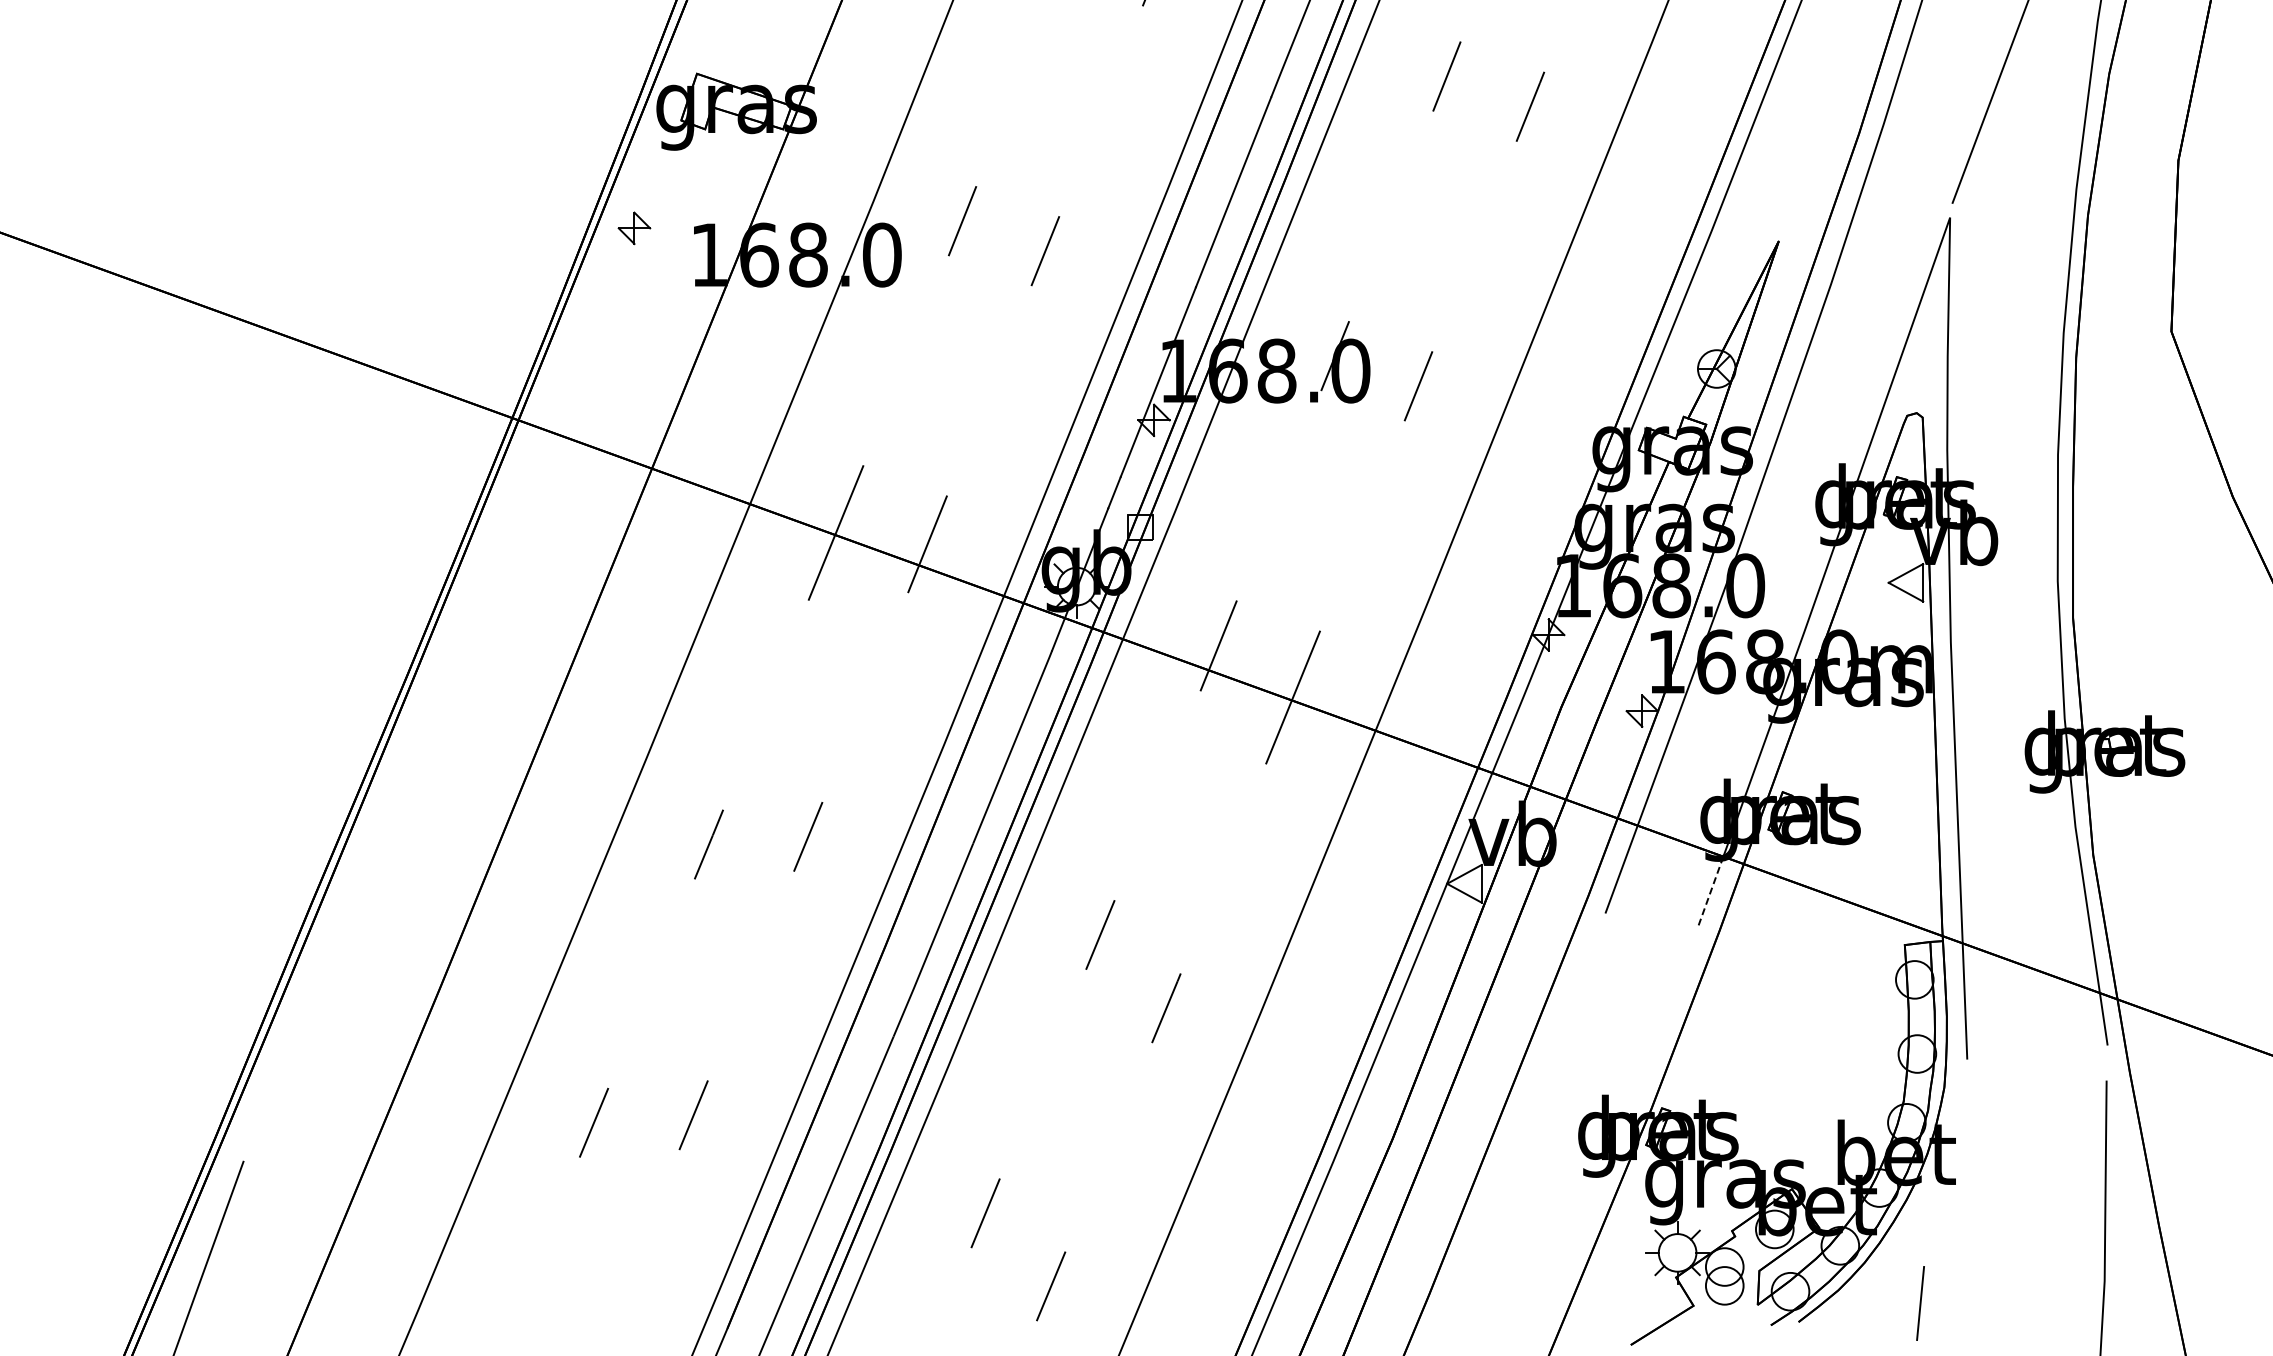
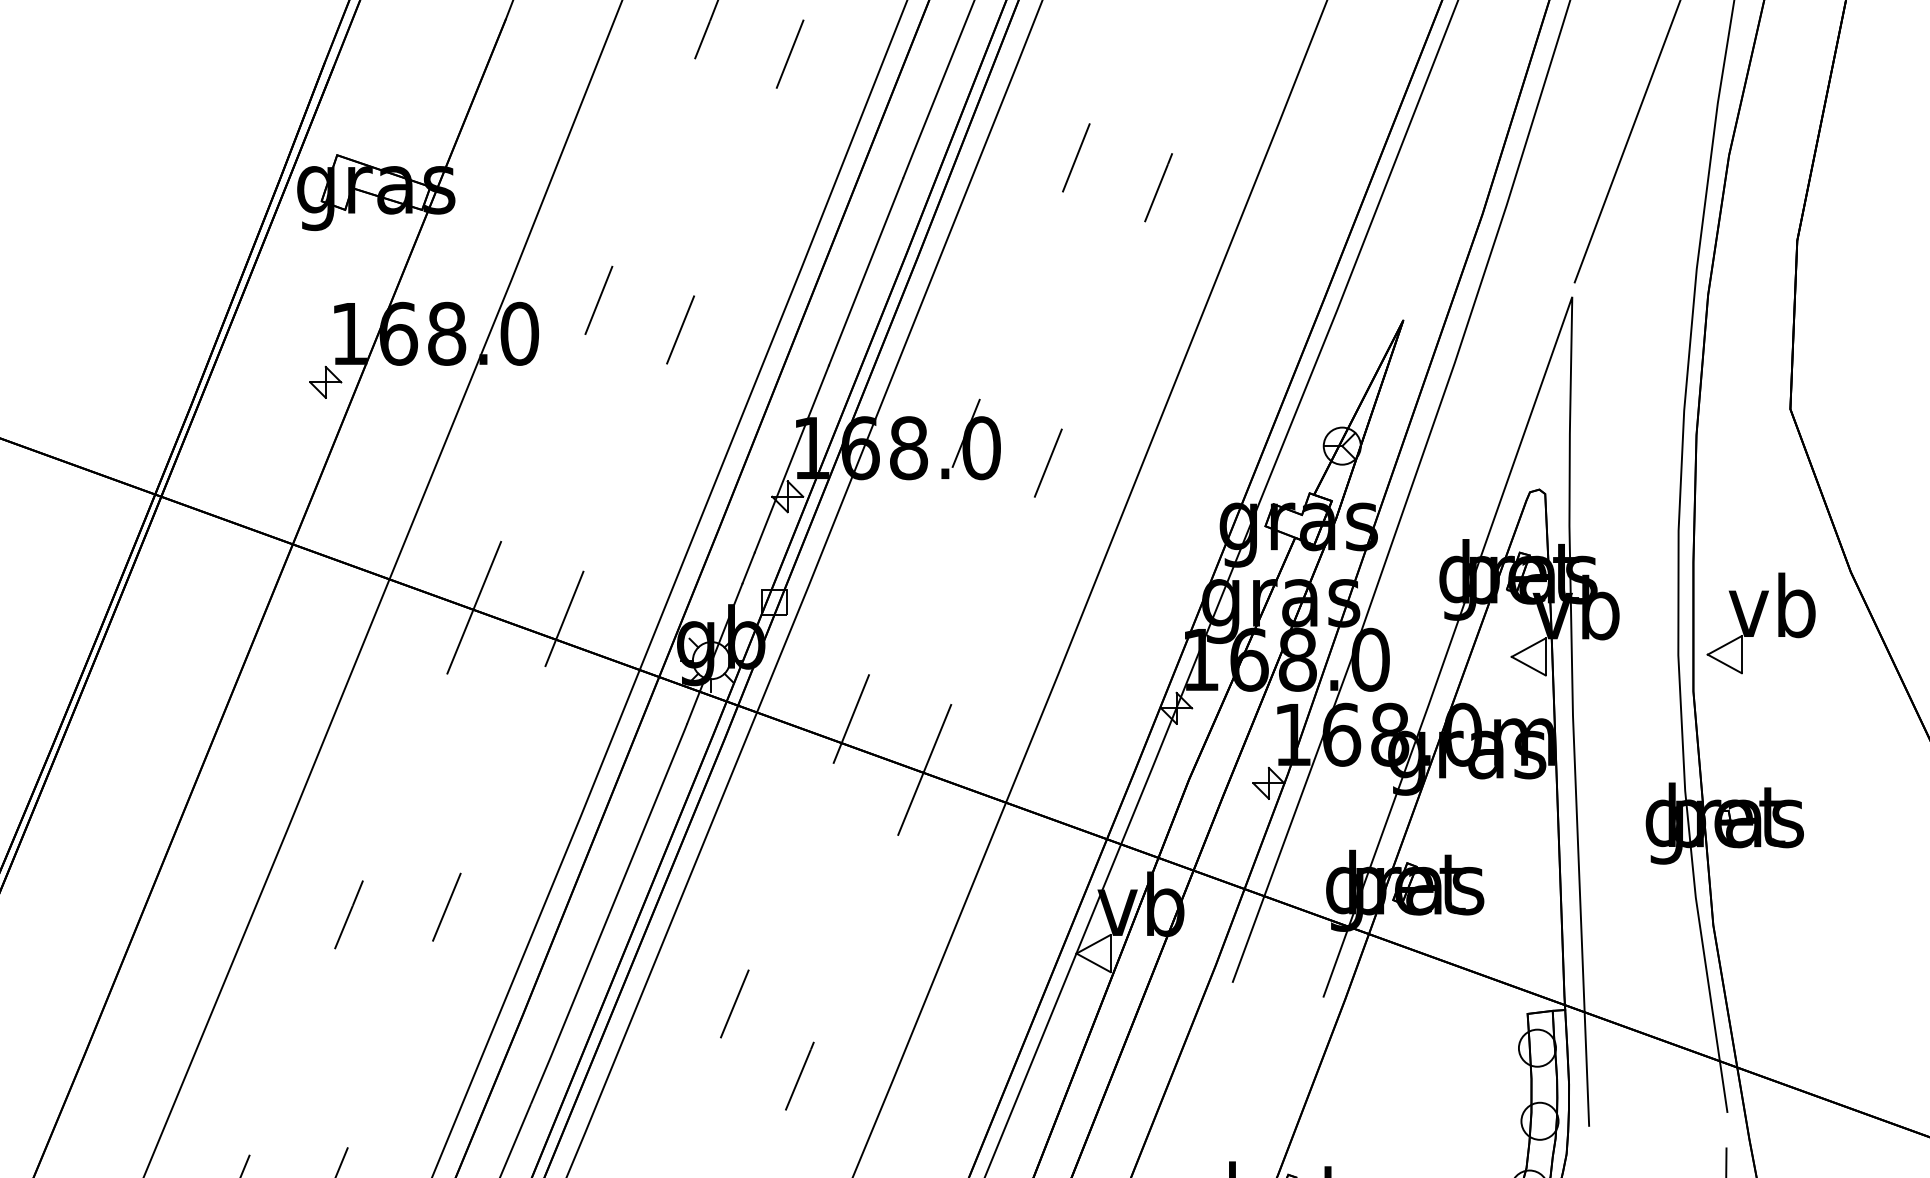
part: (634, 228) -> (325, 382), moved
part: (2141, 548) -> (1760, 623), added
line: (1710, 892) -> (1336, 962), dashed -> solid

